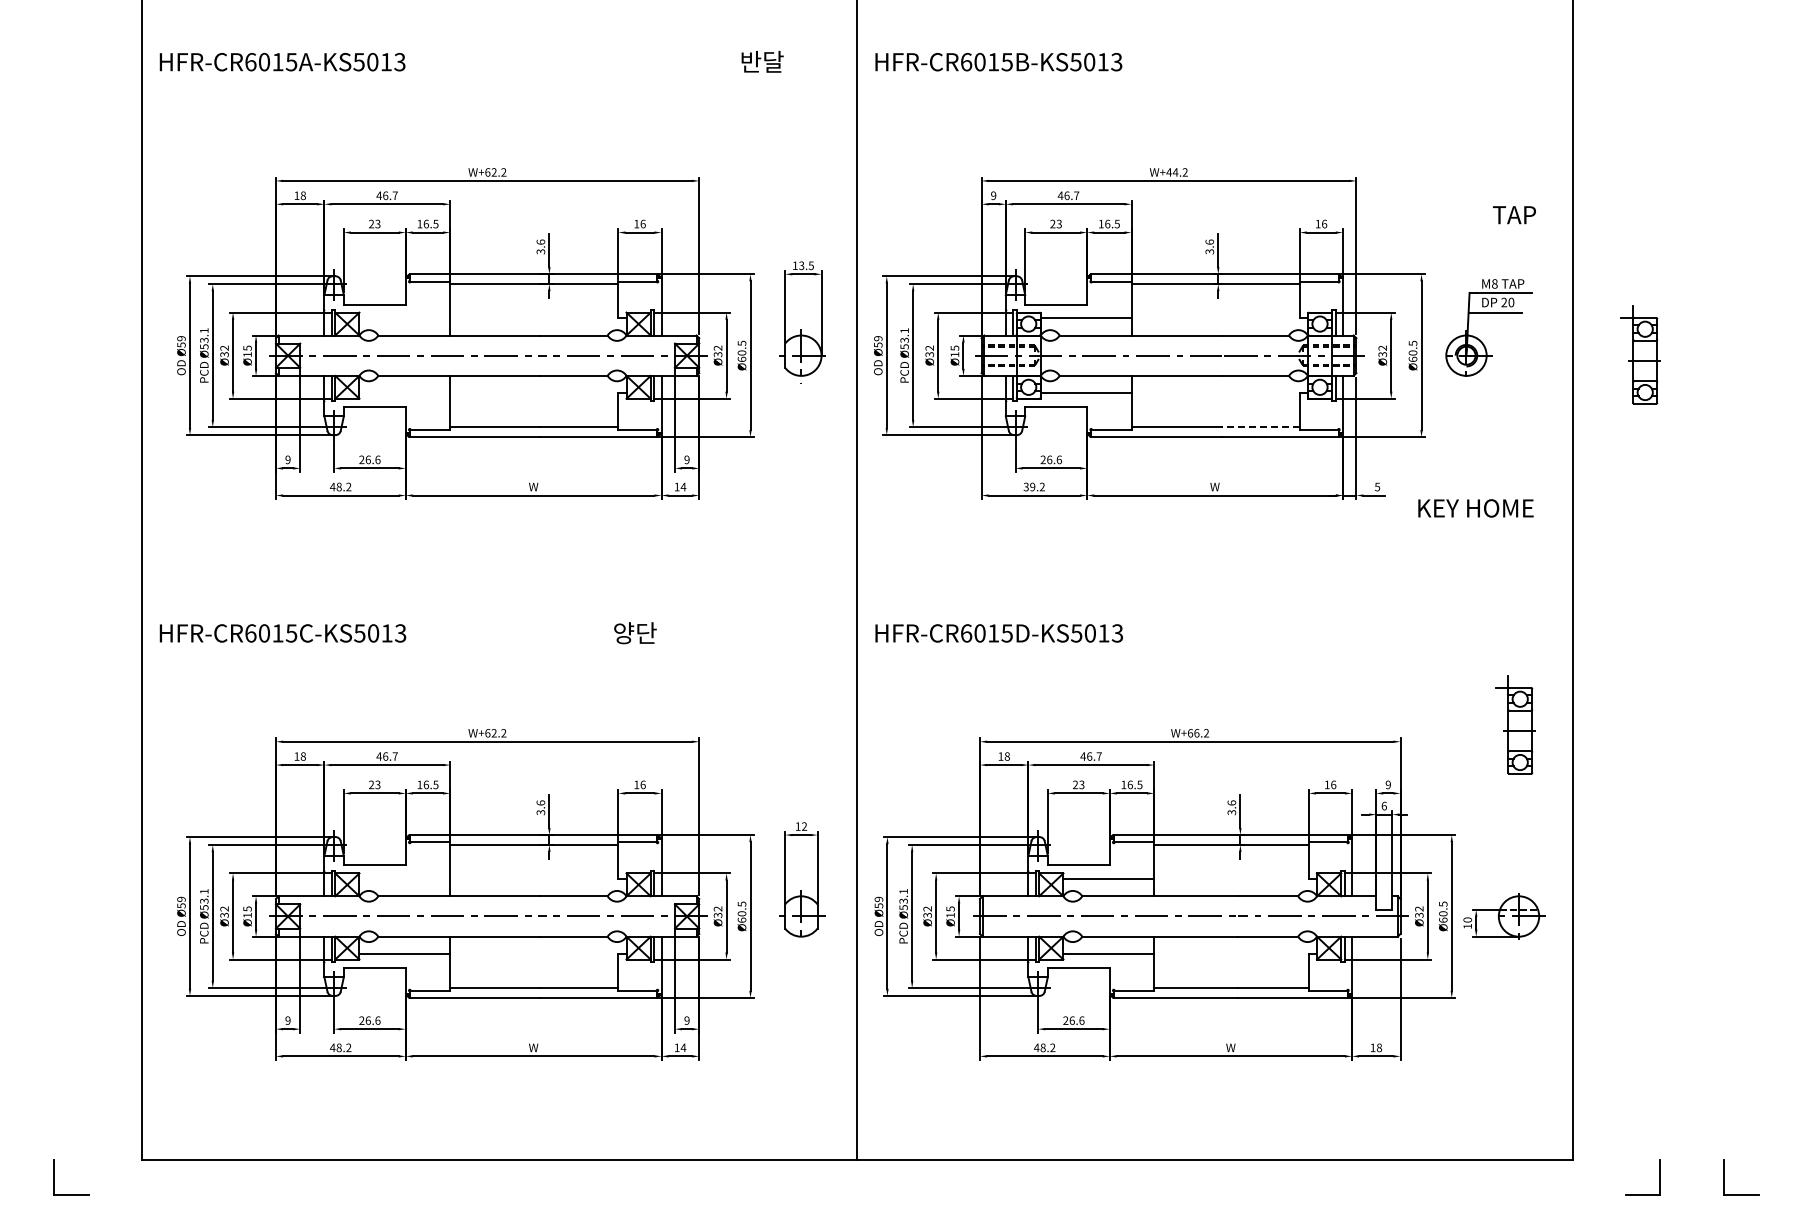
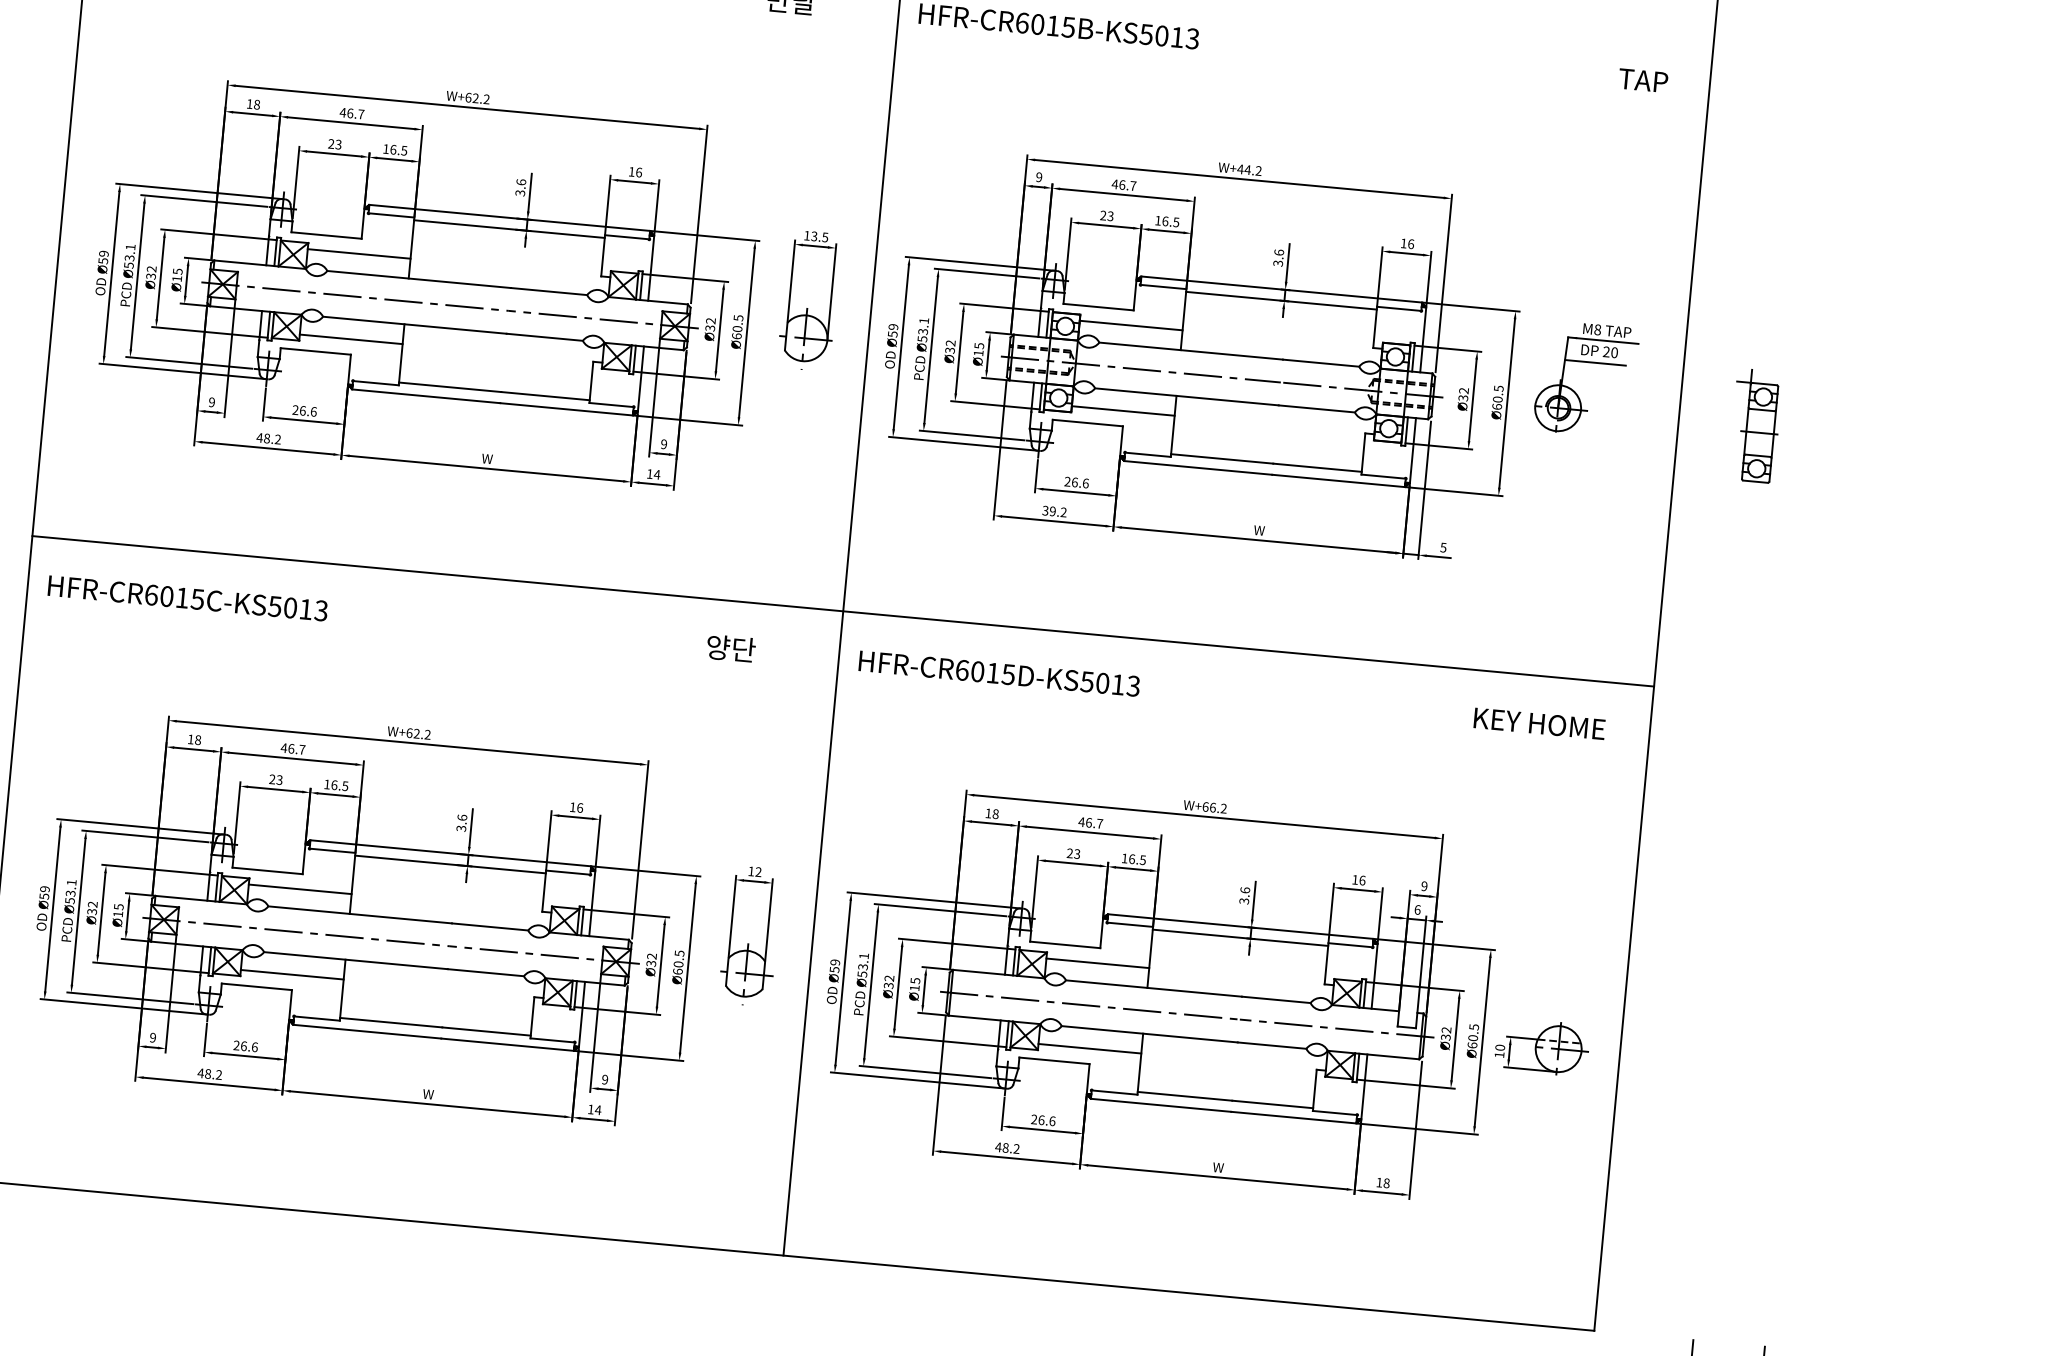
text: (1514, 215) -> (1643, 81), moved
line: (404, 318) -> (358, 254), added
line: (404, 393) -> (350, 339), added
line: (1260, 427) -> (1317, 467), dashed -> solid
text: (1475, 508) -> (1539, 723), moved
line: (857, 591) -> (843, 611), added
text: (635, 633) -> (731, 648), moved
part: (1515, 724) -> (1574, 831), removed
line: (404, 878) -> (299, 888), added

